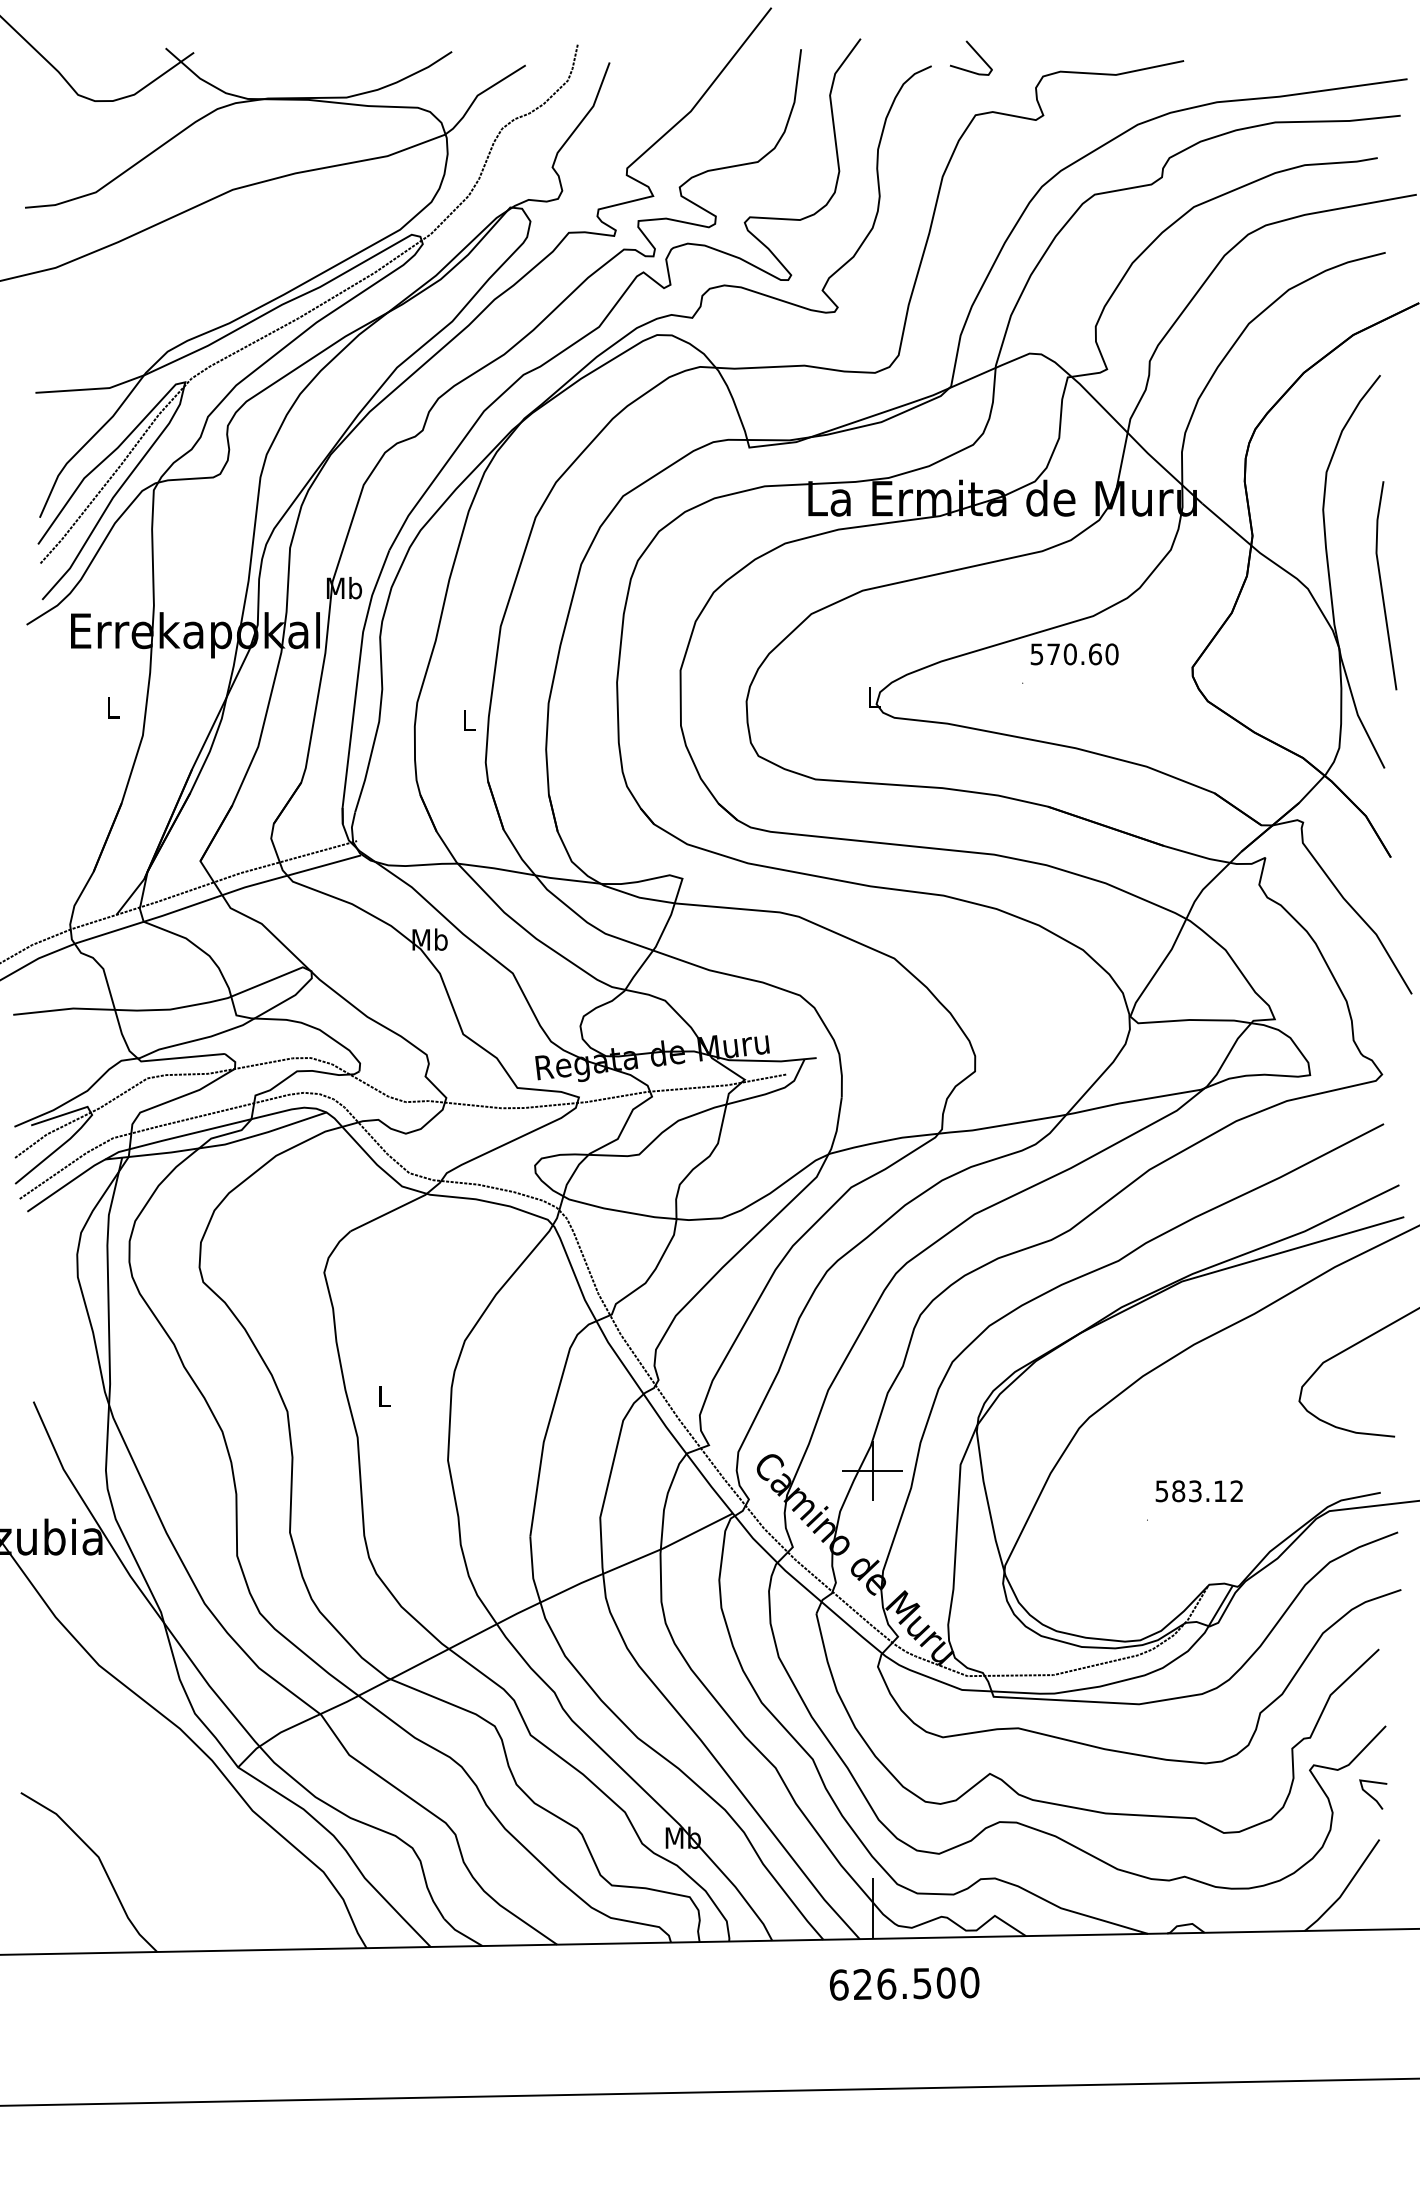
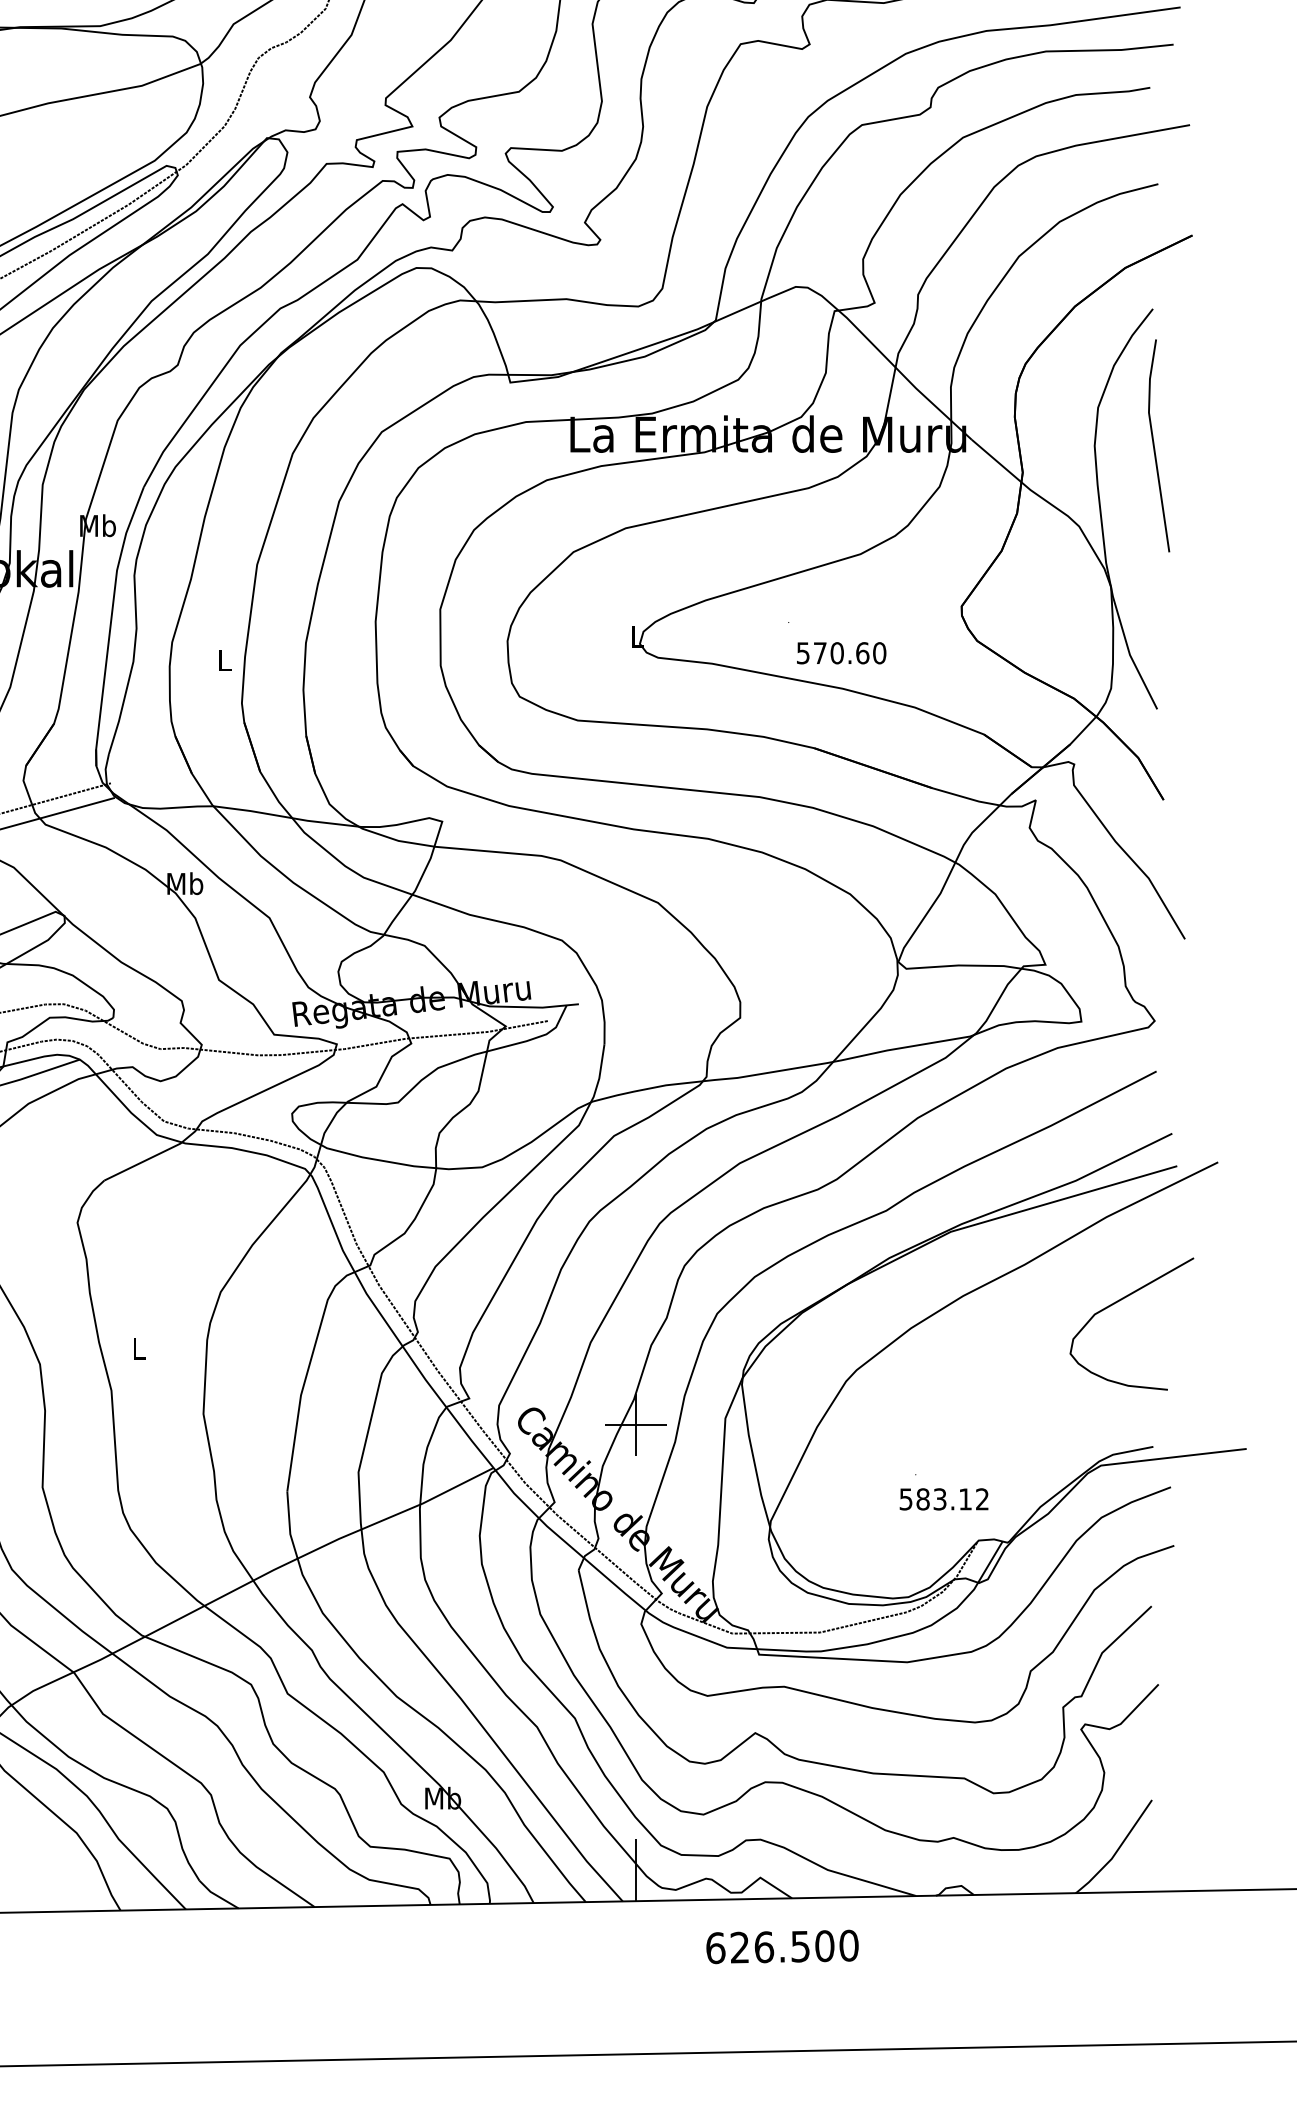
line: (1382, 585) -> (1155, 445), moved
text: (1074, 654) -> (841, 653), moved
text: (1198, 1491) -> (943, 1499), moved
line: (1371, 1795) -> (1143, 1755), removed
text: (904, 1983) -> (782, 1946), moved

